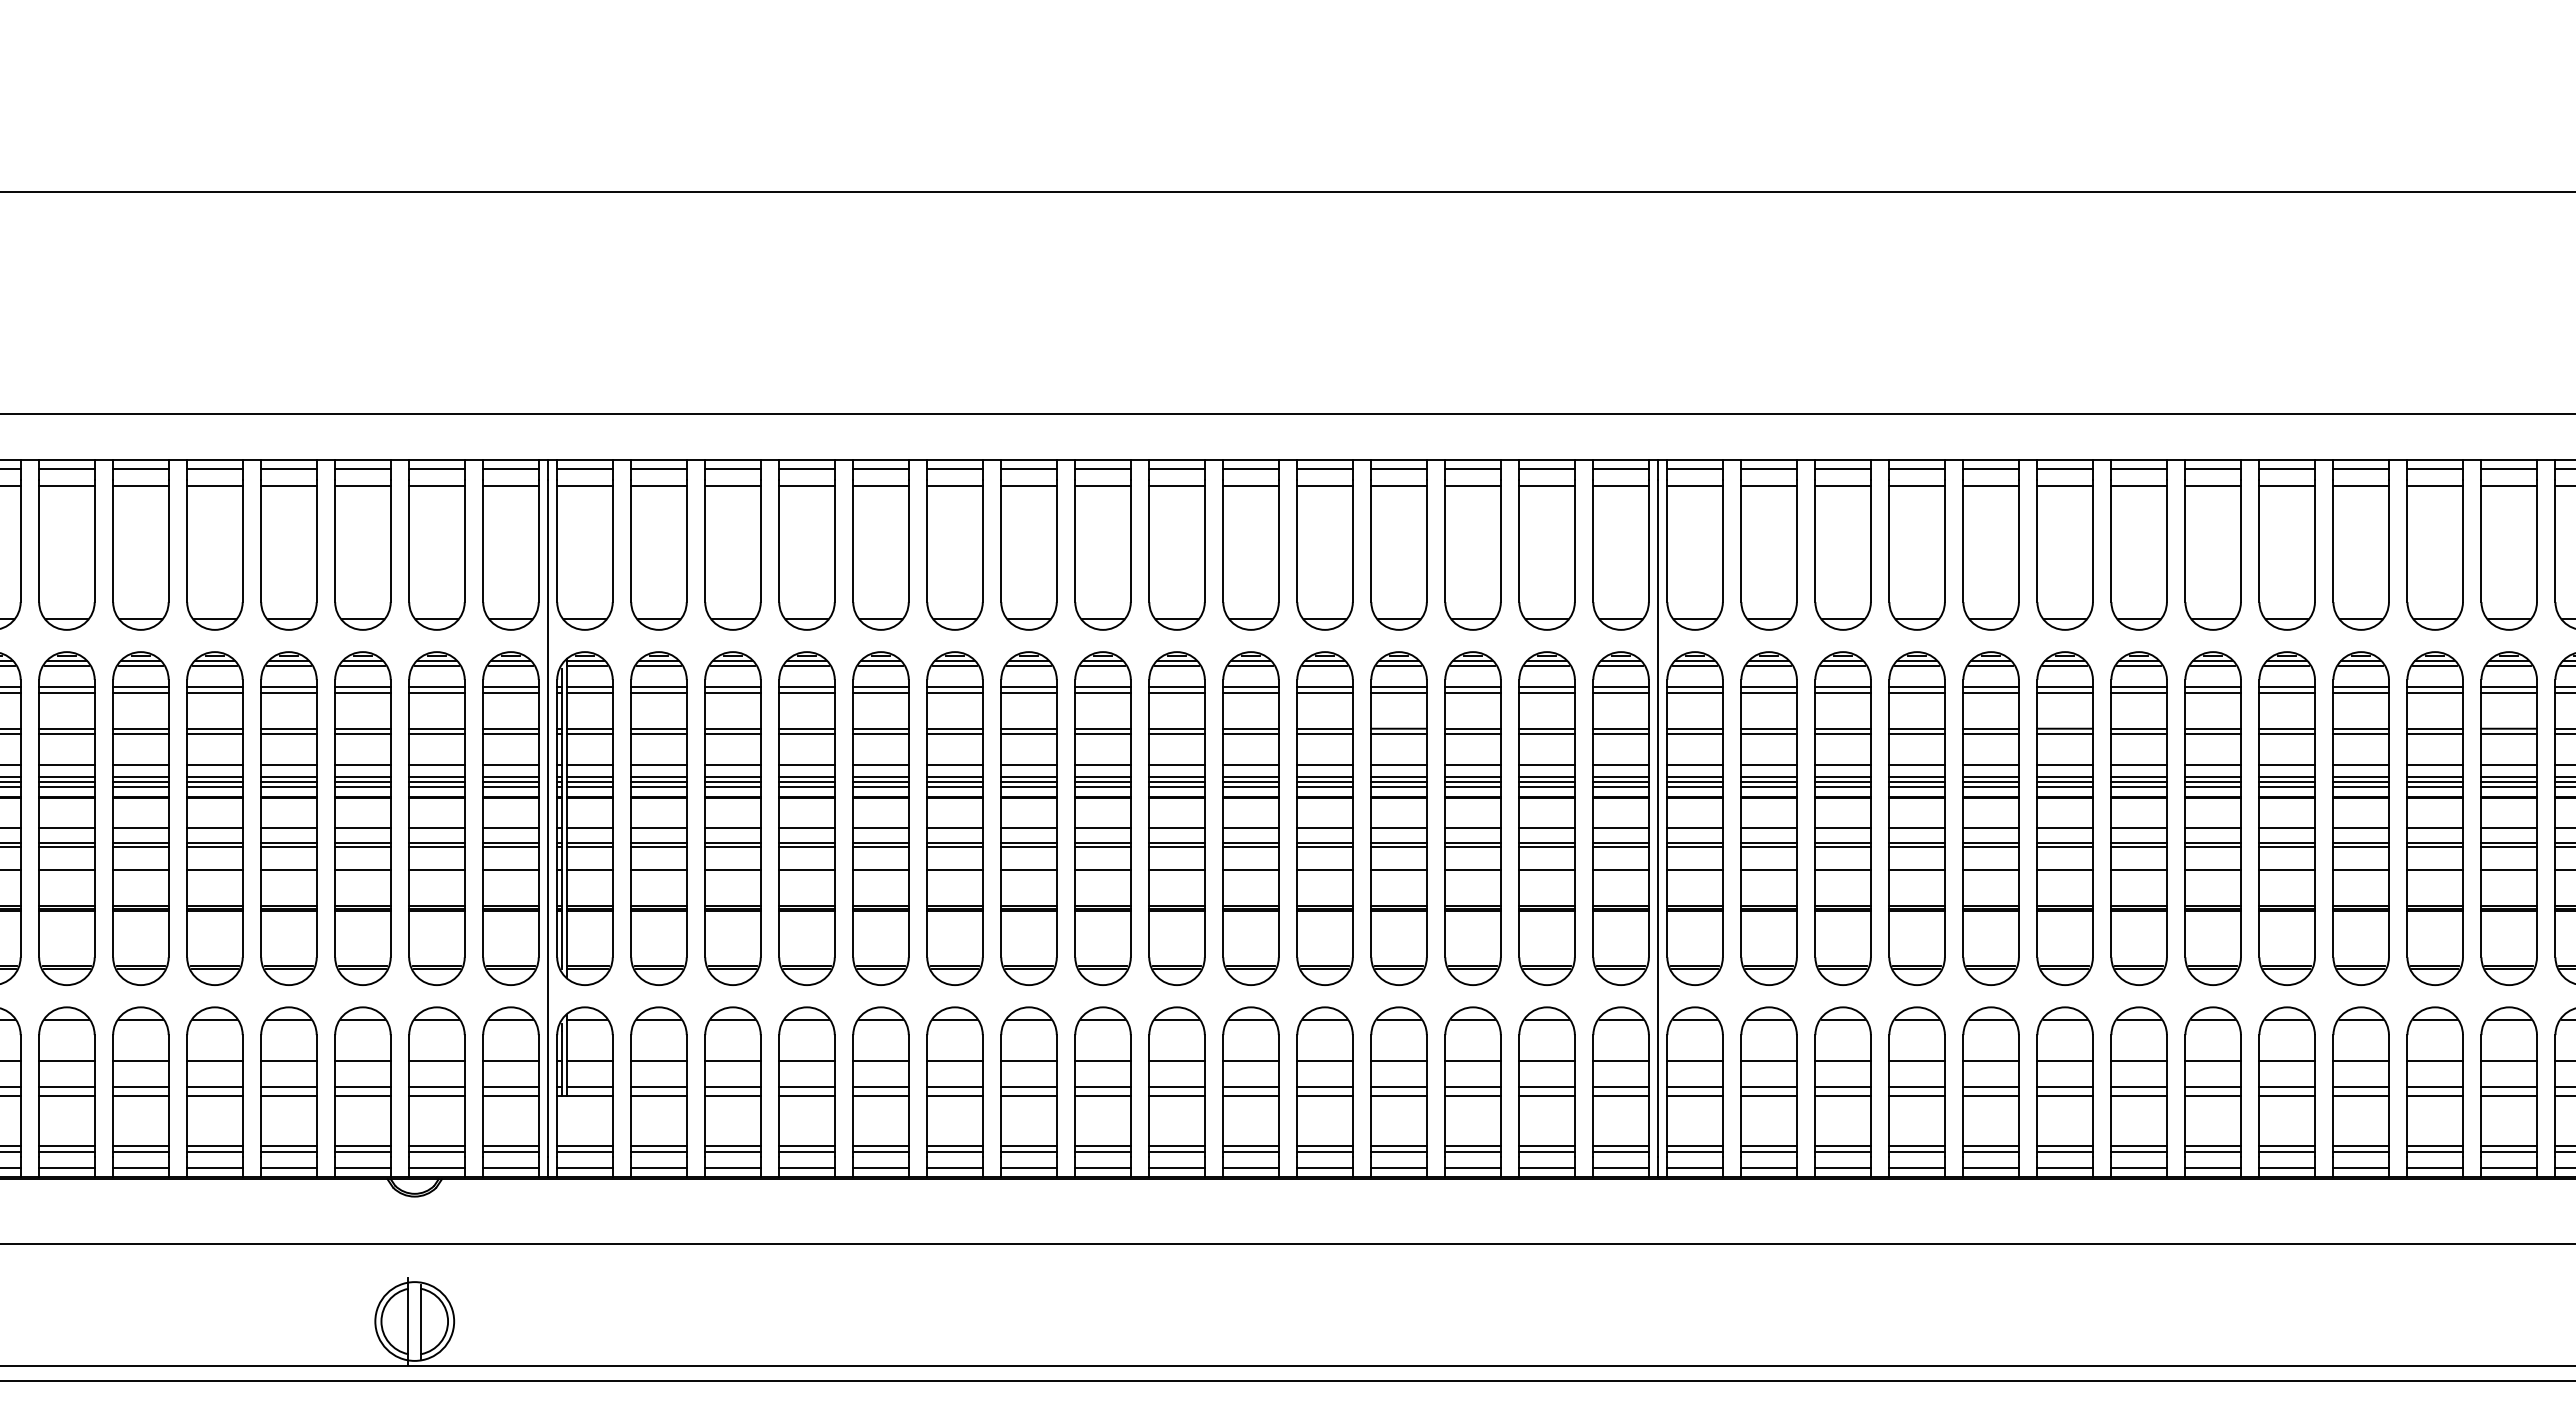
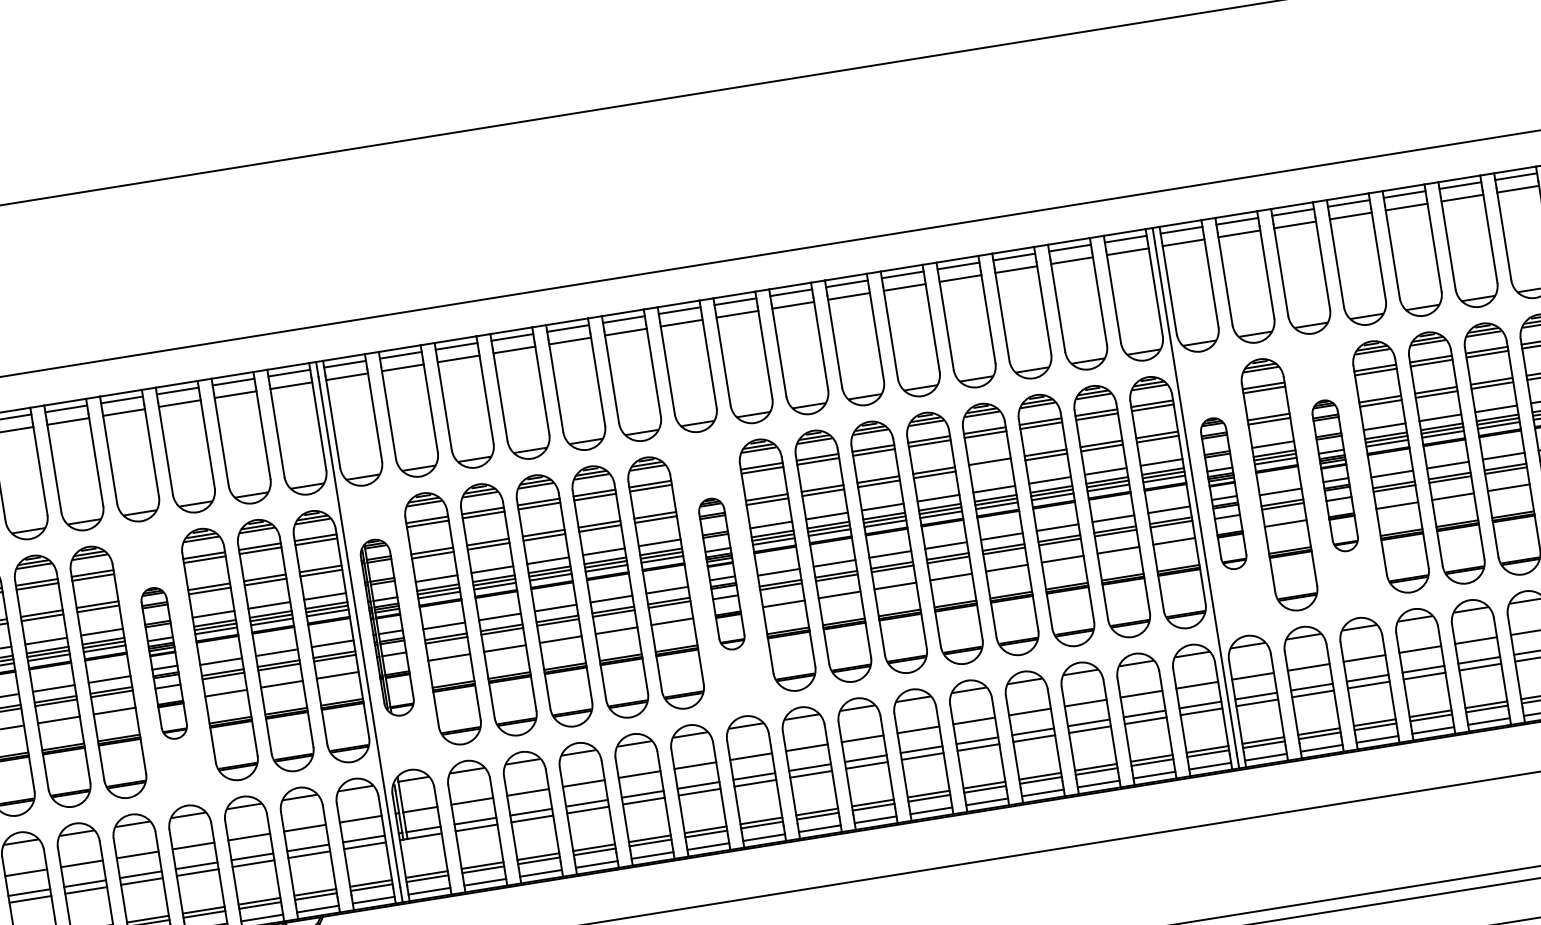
line: (1398, 734) -> (990, 466), removed
part: (288, 818) -> (163, 663), size x0.6
part: (584, 818) -> (386, 627), size x0.7
part: (1028, 818) -> (721, 574), size x0.6
part: (1694, 818) -> (1223, 493), size x0.6
part: (1842, 818) -> (1334, 475), size x0.6

